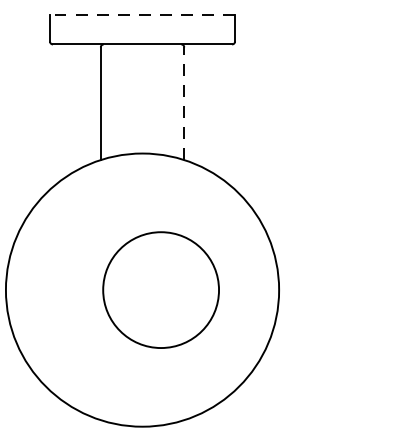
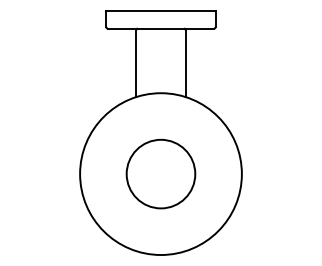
line: (141, 15) -> (160, 11), dashed -> solid
line: (183, 103) -> (185, 63), dashed -> solid
circle: (160, 289) -> (160, 173), moved

